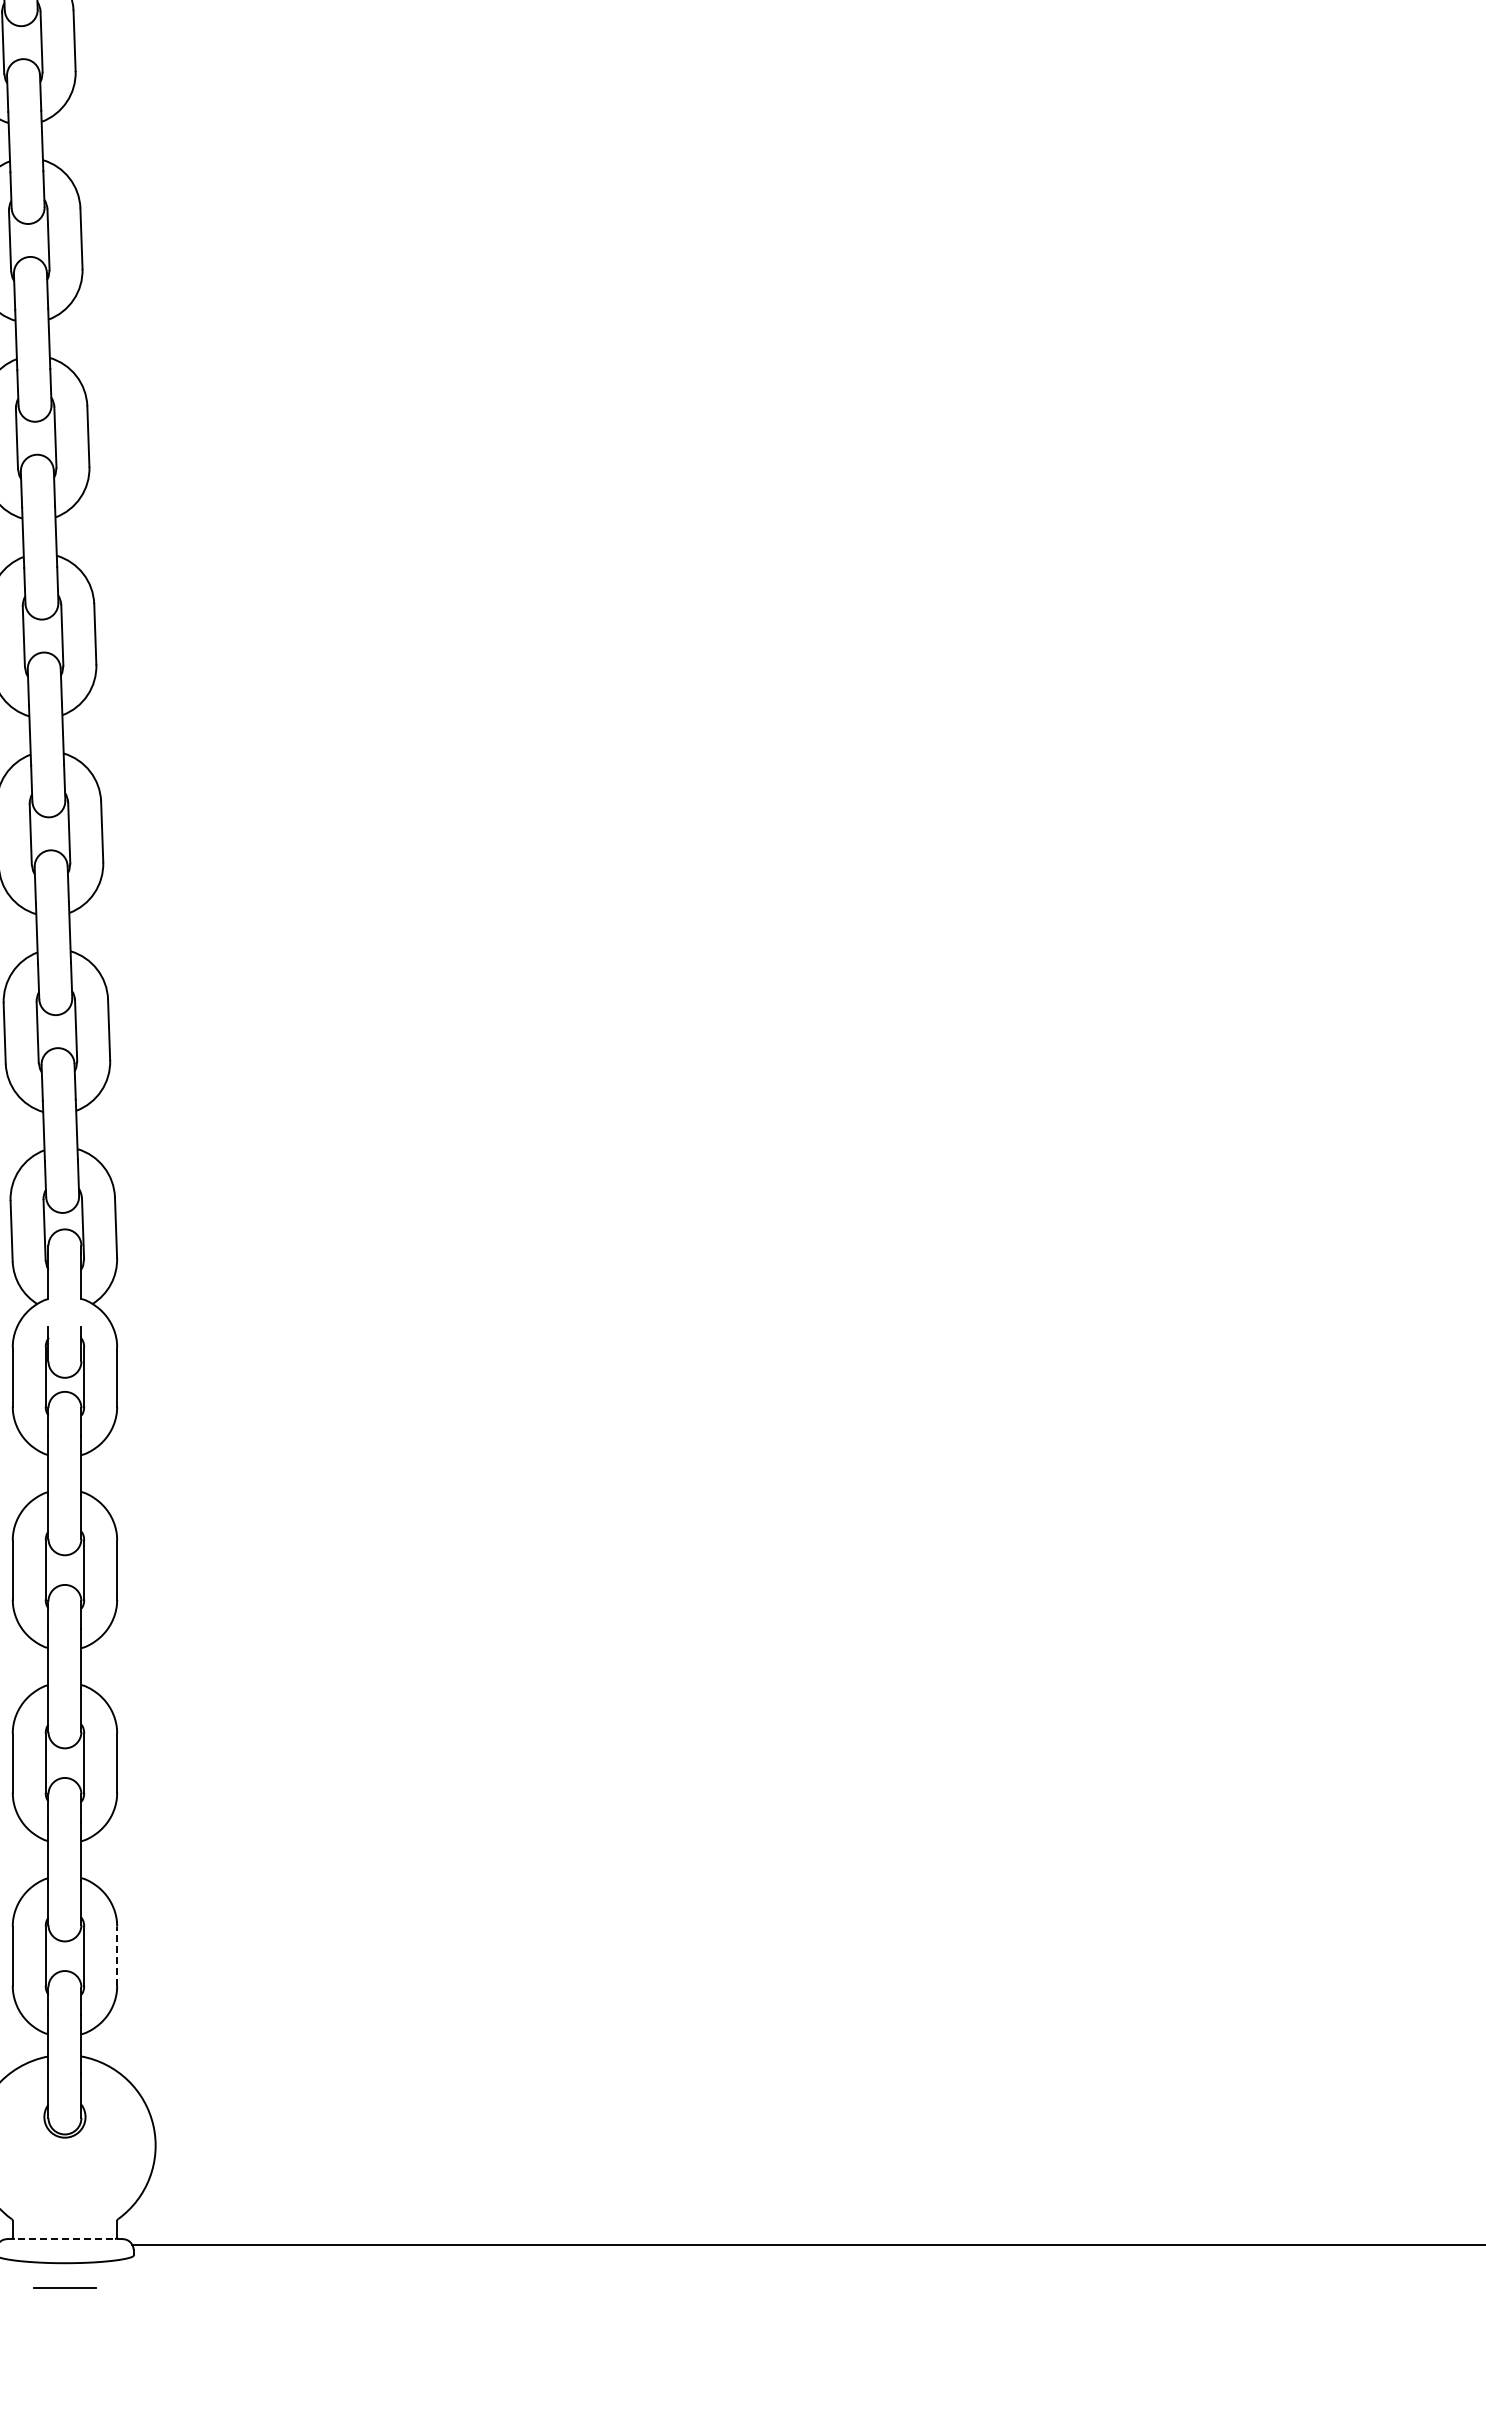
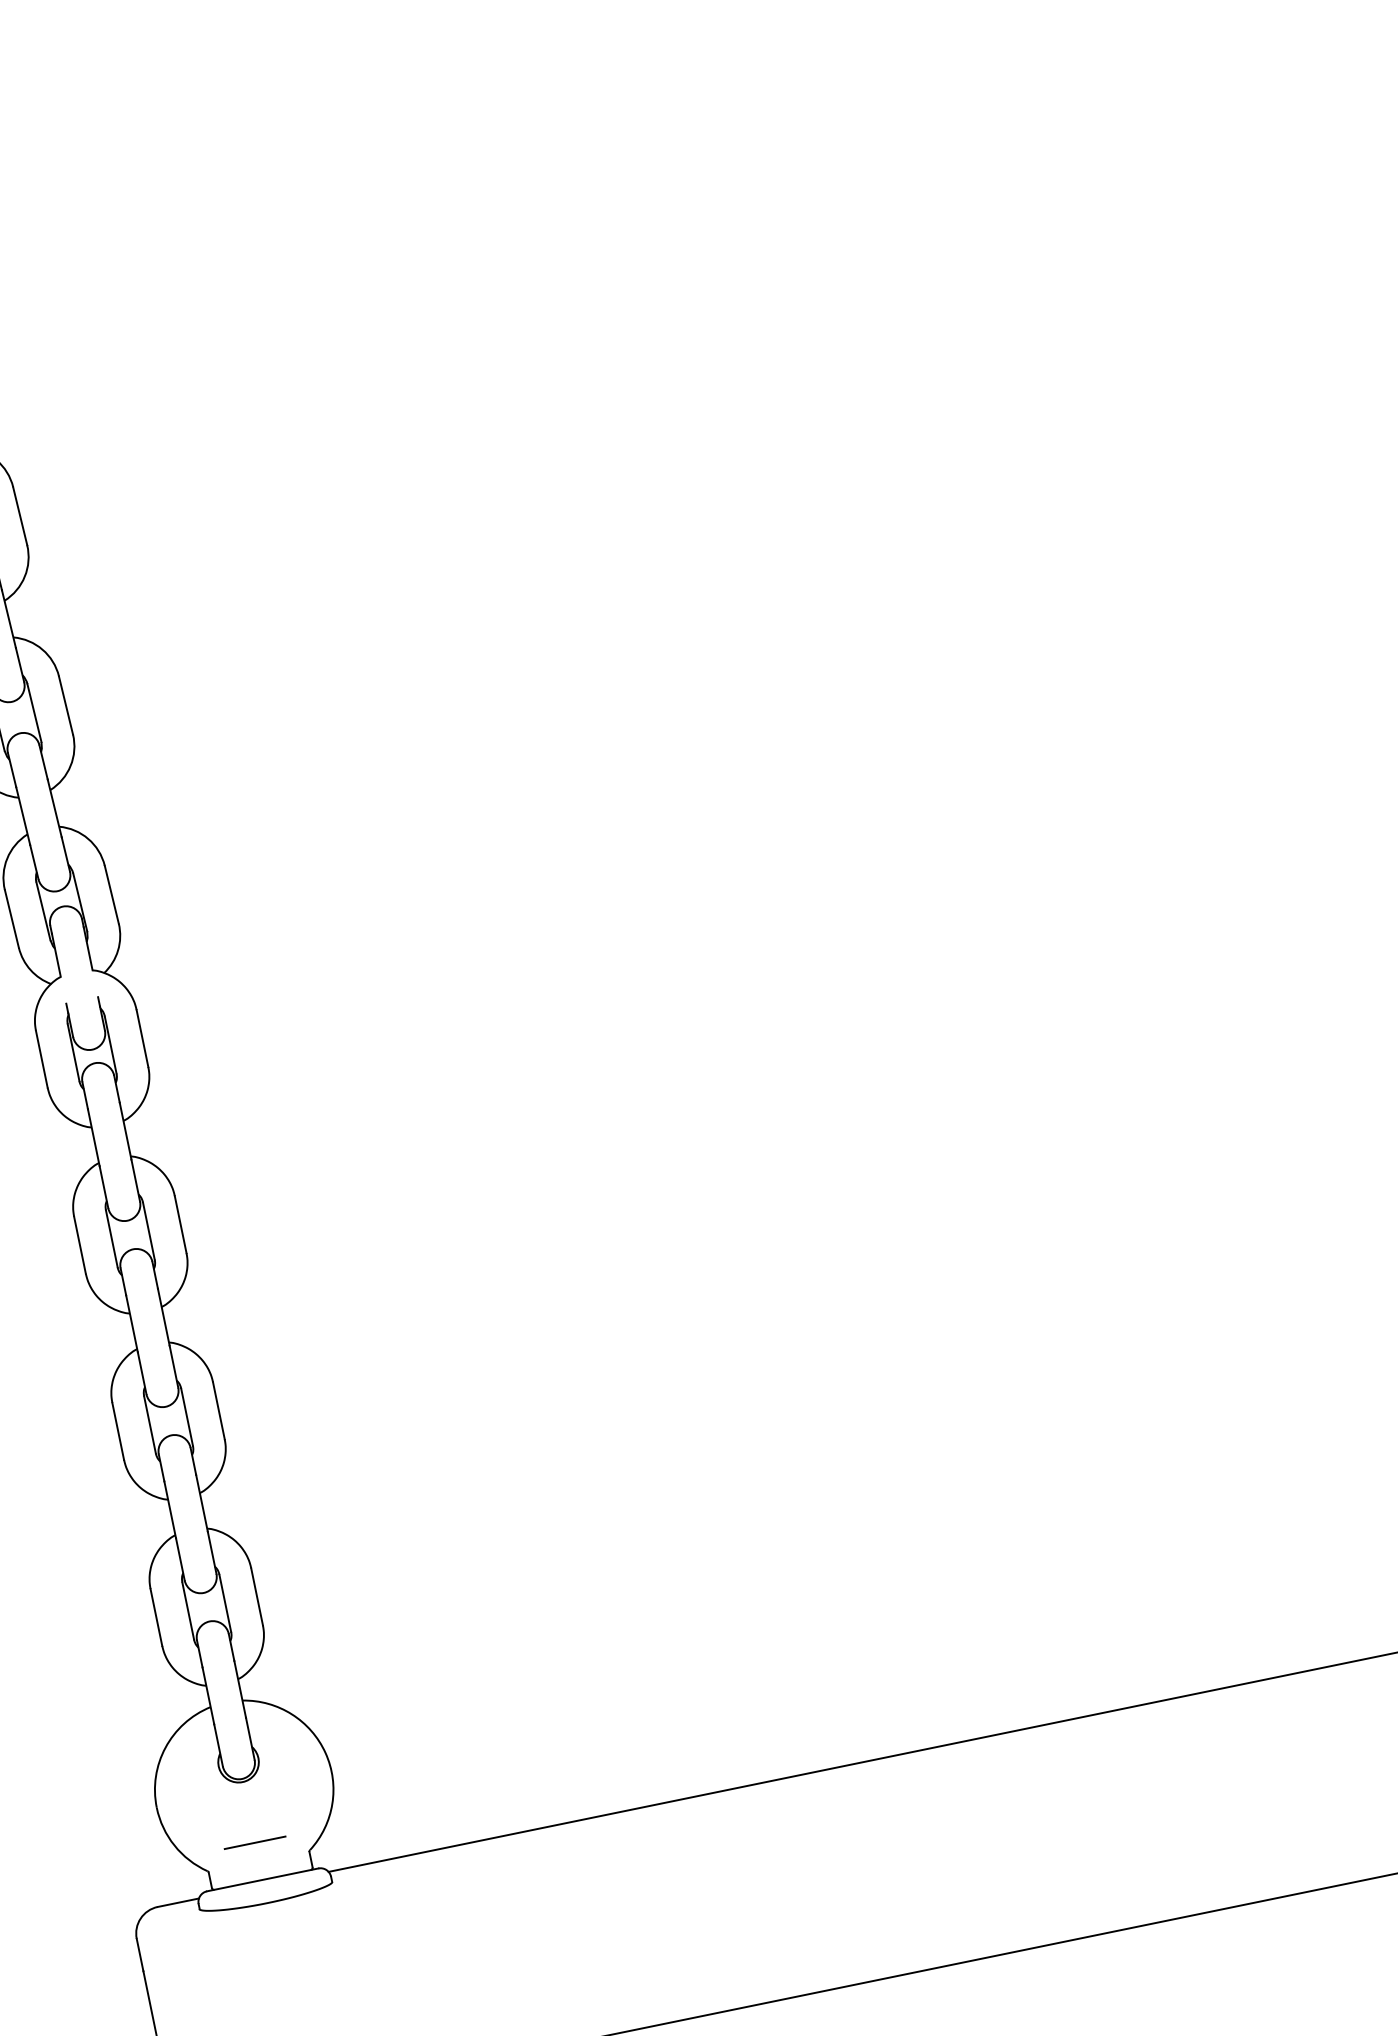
line: (117, 1955) -> (257, 1596), dashed -> solid
line: (64, 2239) -> (262, 1880), dashed -> solid
line: (64, 2287) -> (254, 1842), moved

